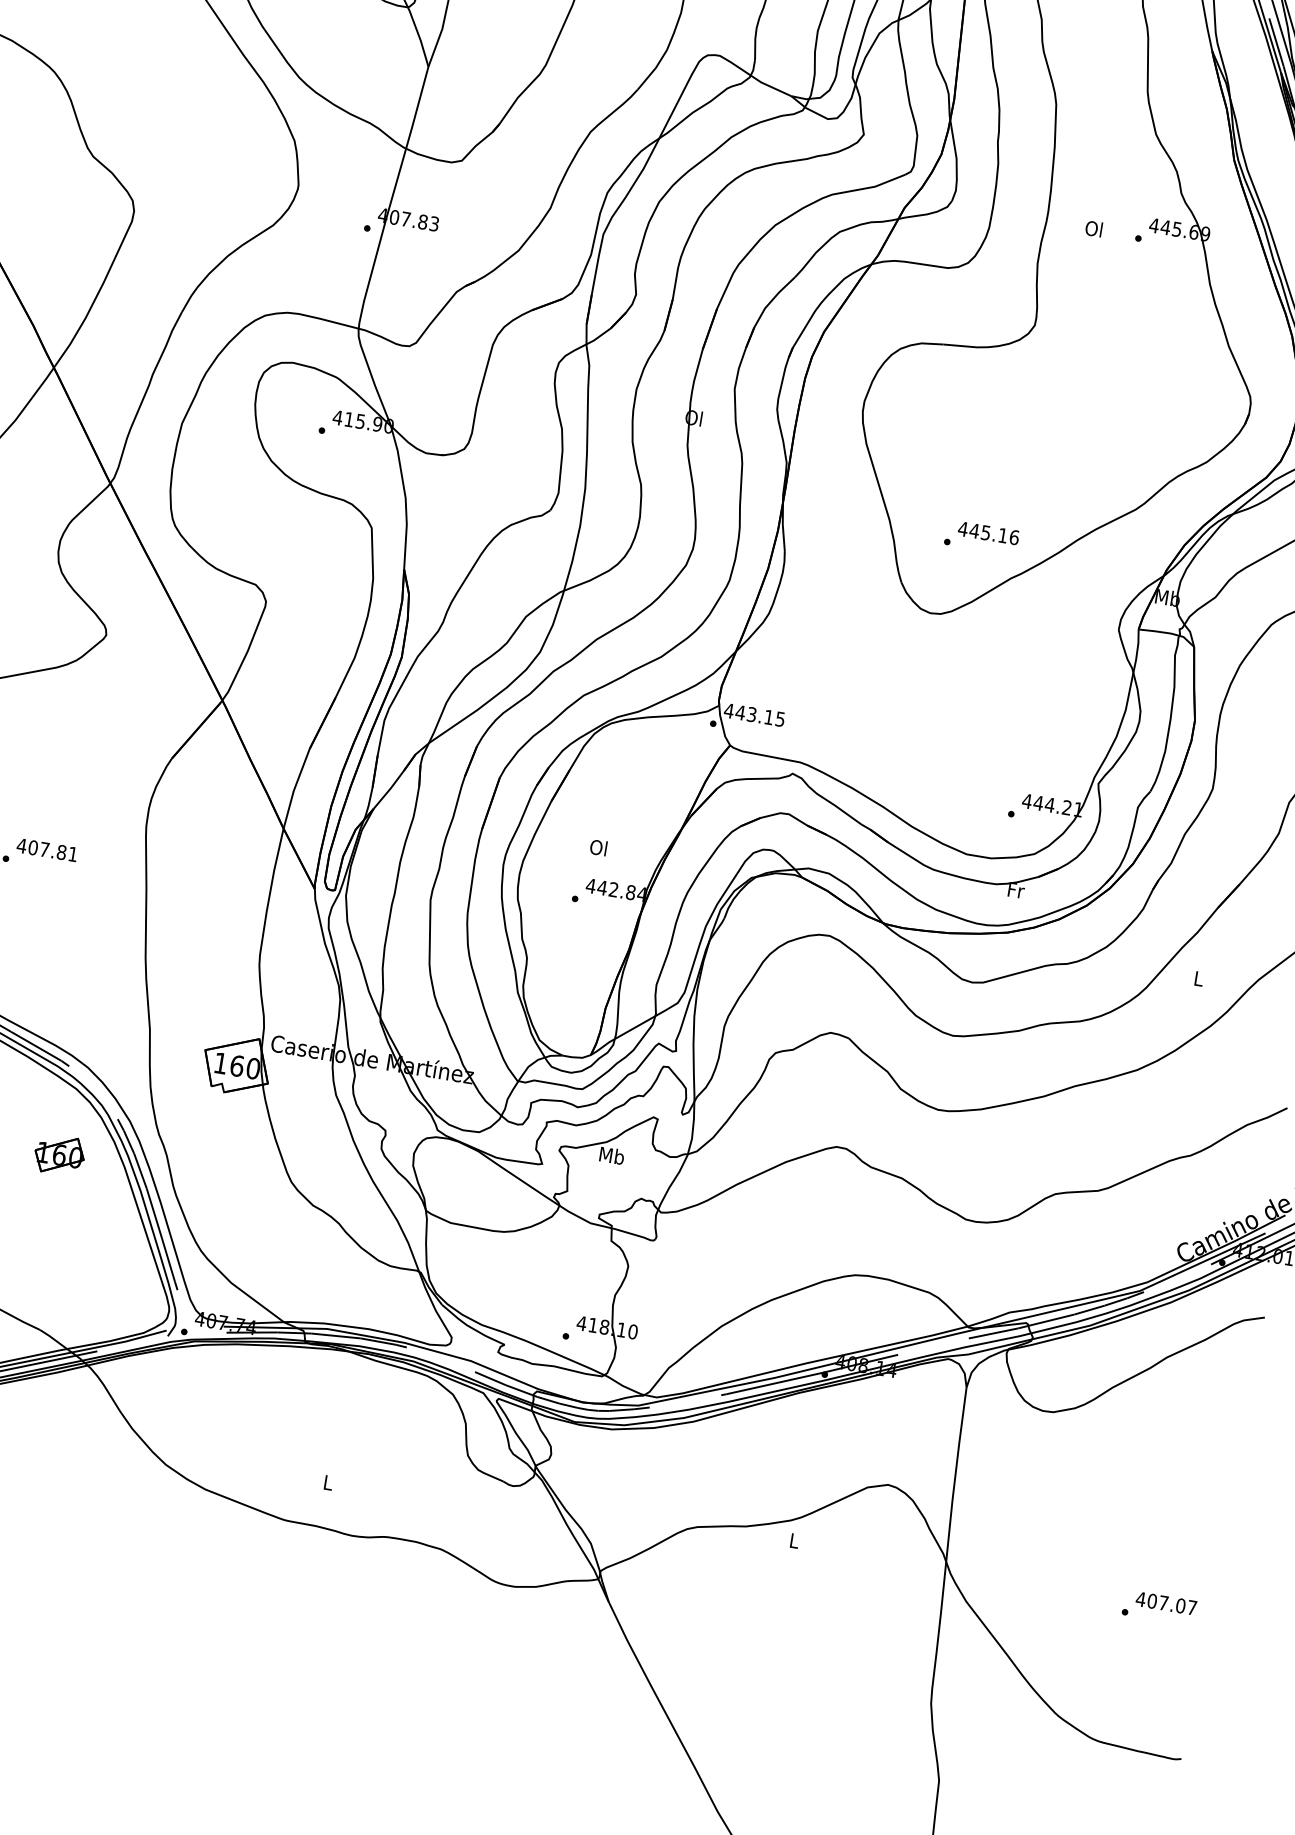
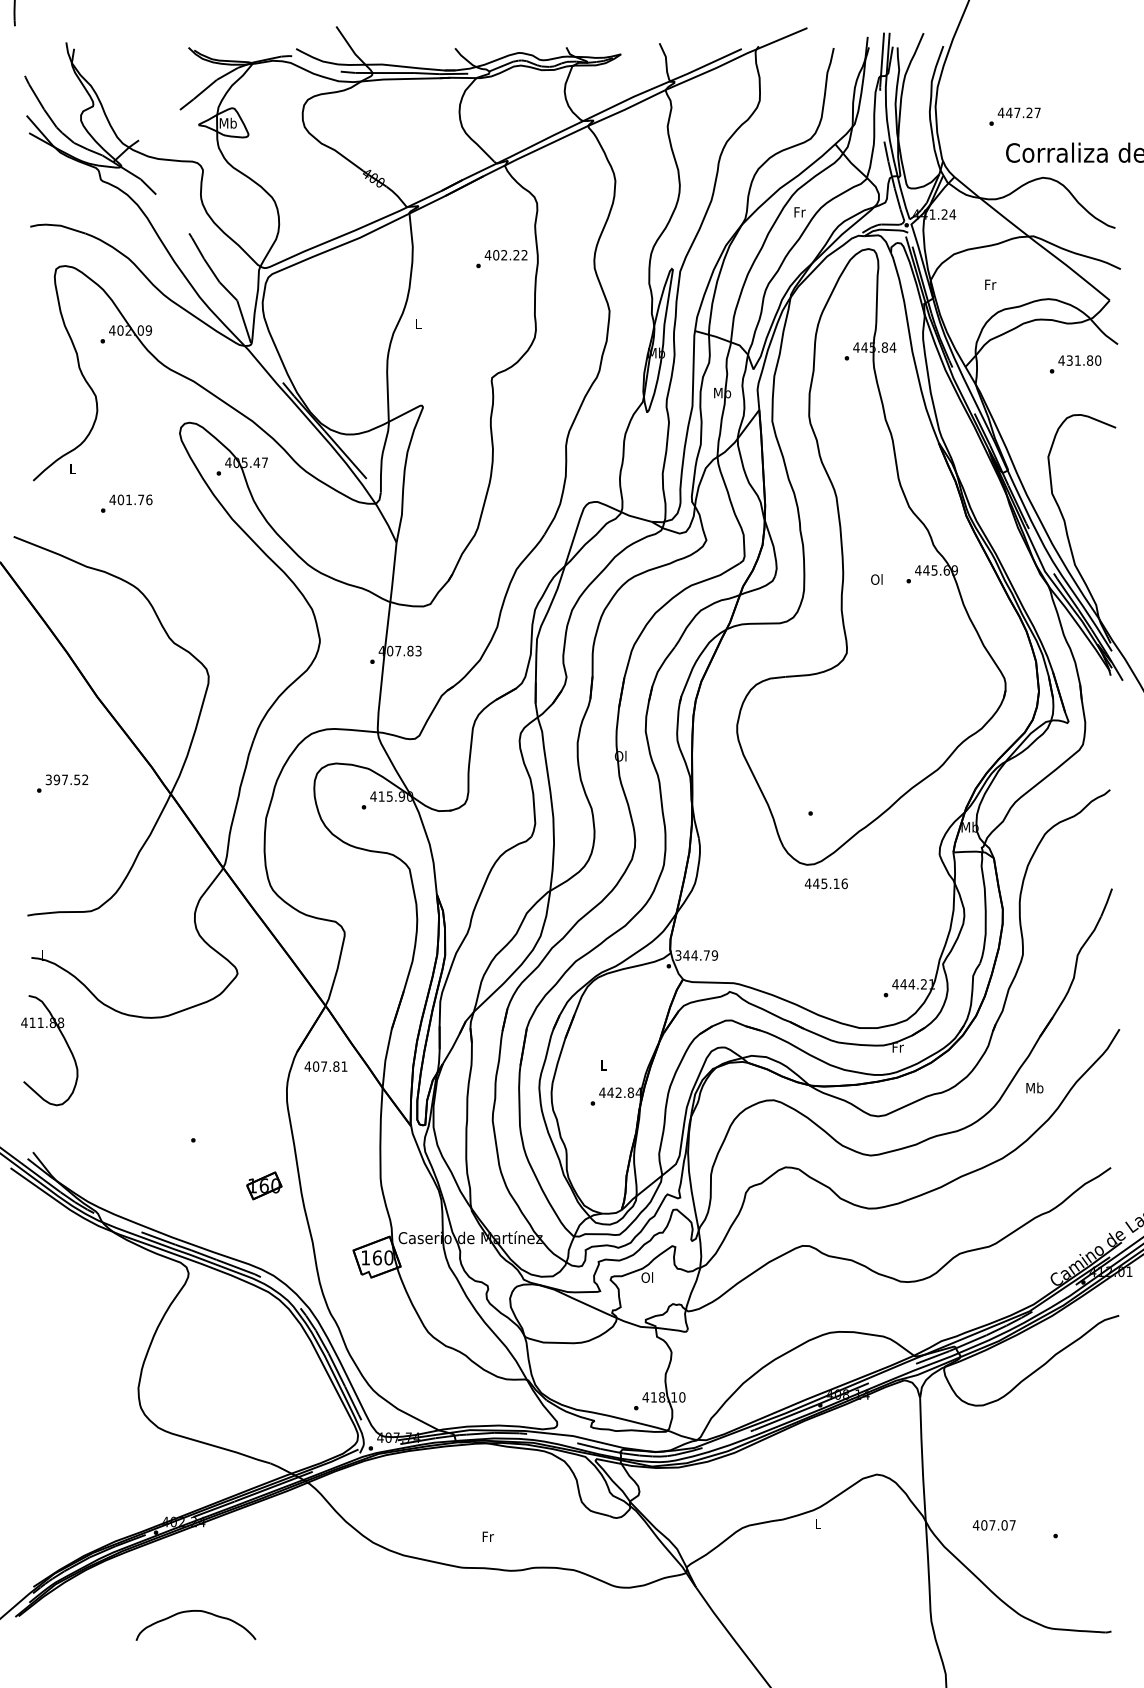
text: (987, 532) -> (825, 883), moved
text: (754, 715) -> (696, 955), 443.15 -> 344.79
text: (598, 846) -> (603, 1064), Ol -> L
text: (46, 849) -> (325, 1066), moved
text: (1198, 977) -> (1034, 1087), L -> Mb
part: (60, 1154) -> (264, 1185), moved
text: (611, 1155) -> (647, 1277), Mb -> Ol
text: (327, 1482) -> (487, 1536), L -> Fr
text: (1165, 1603) -> (993, 1525), moved

